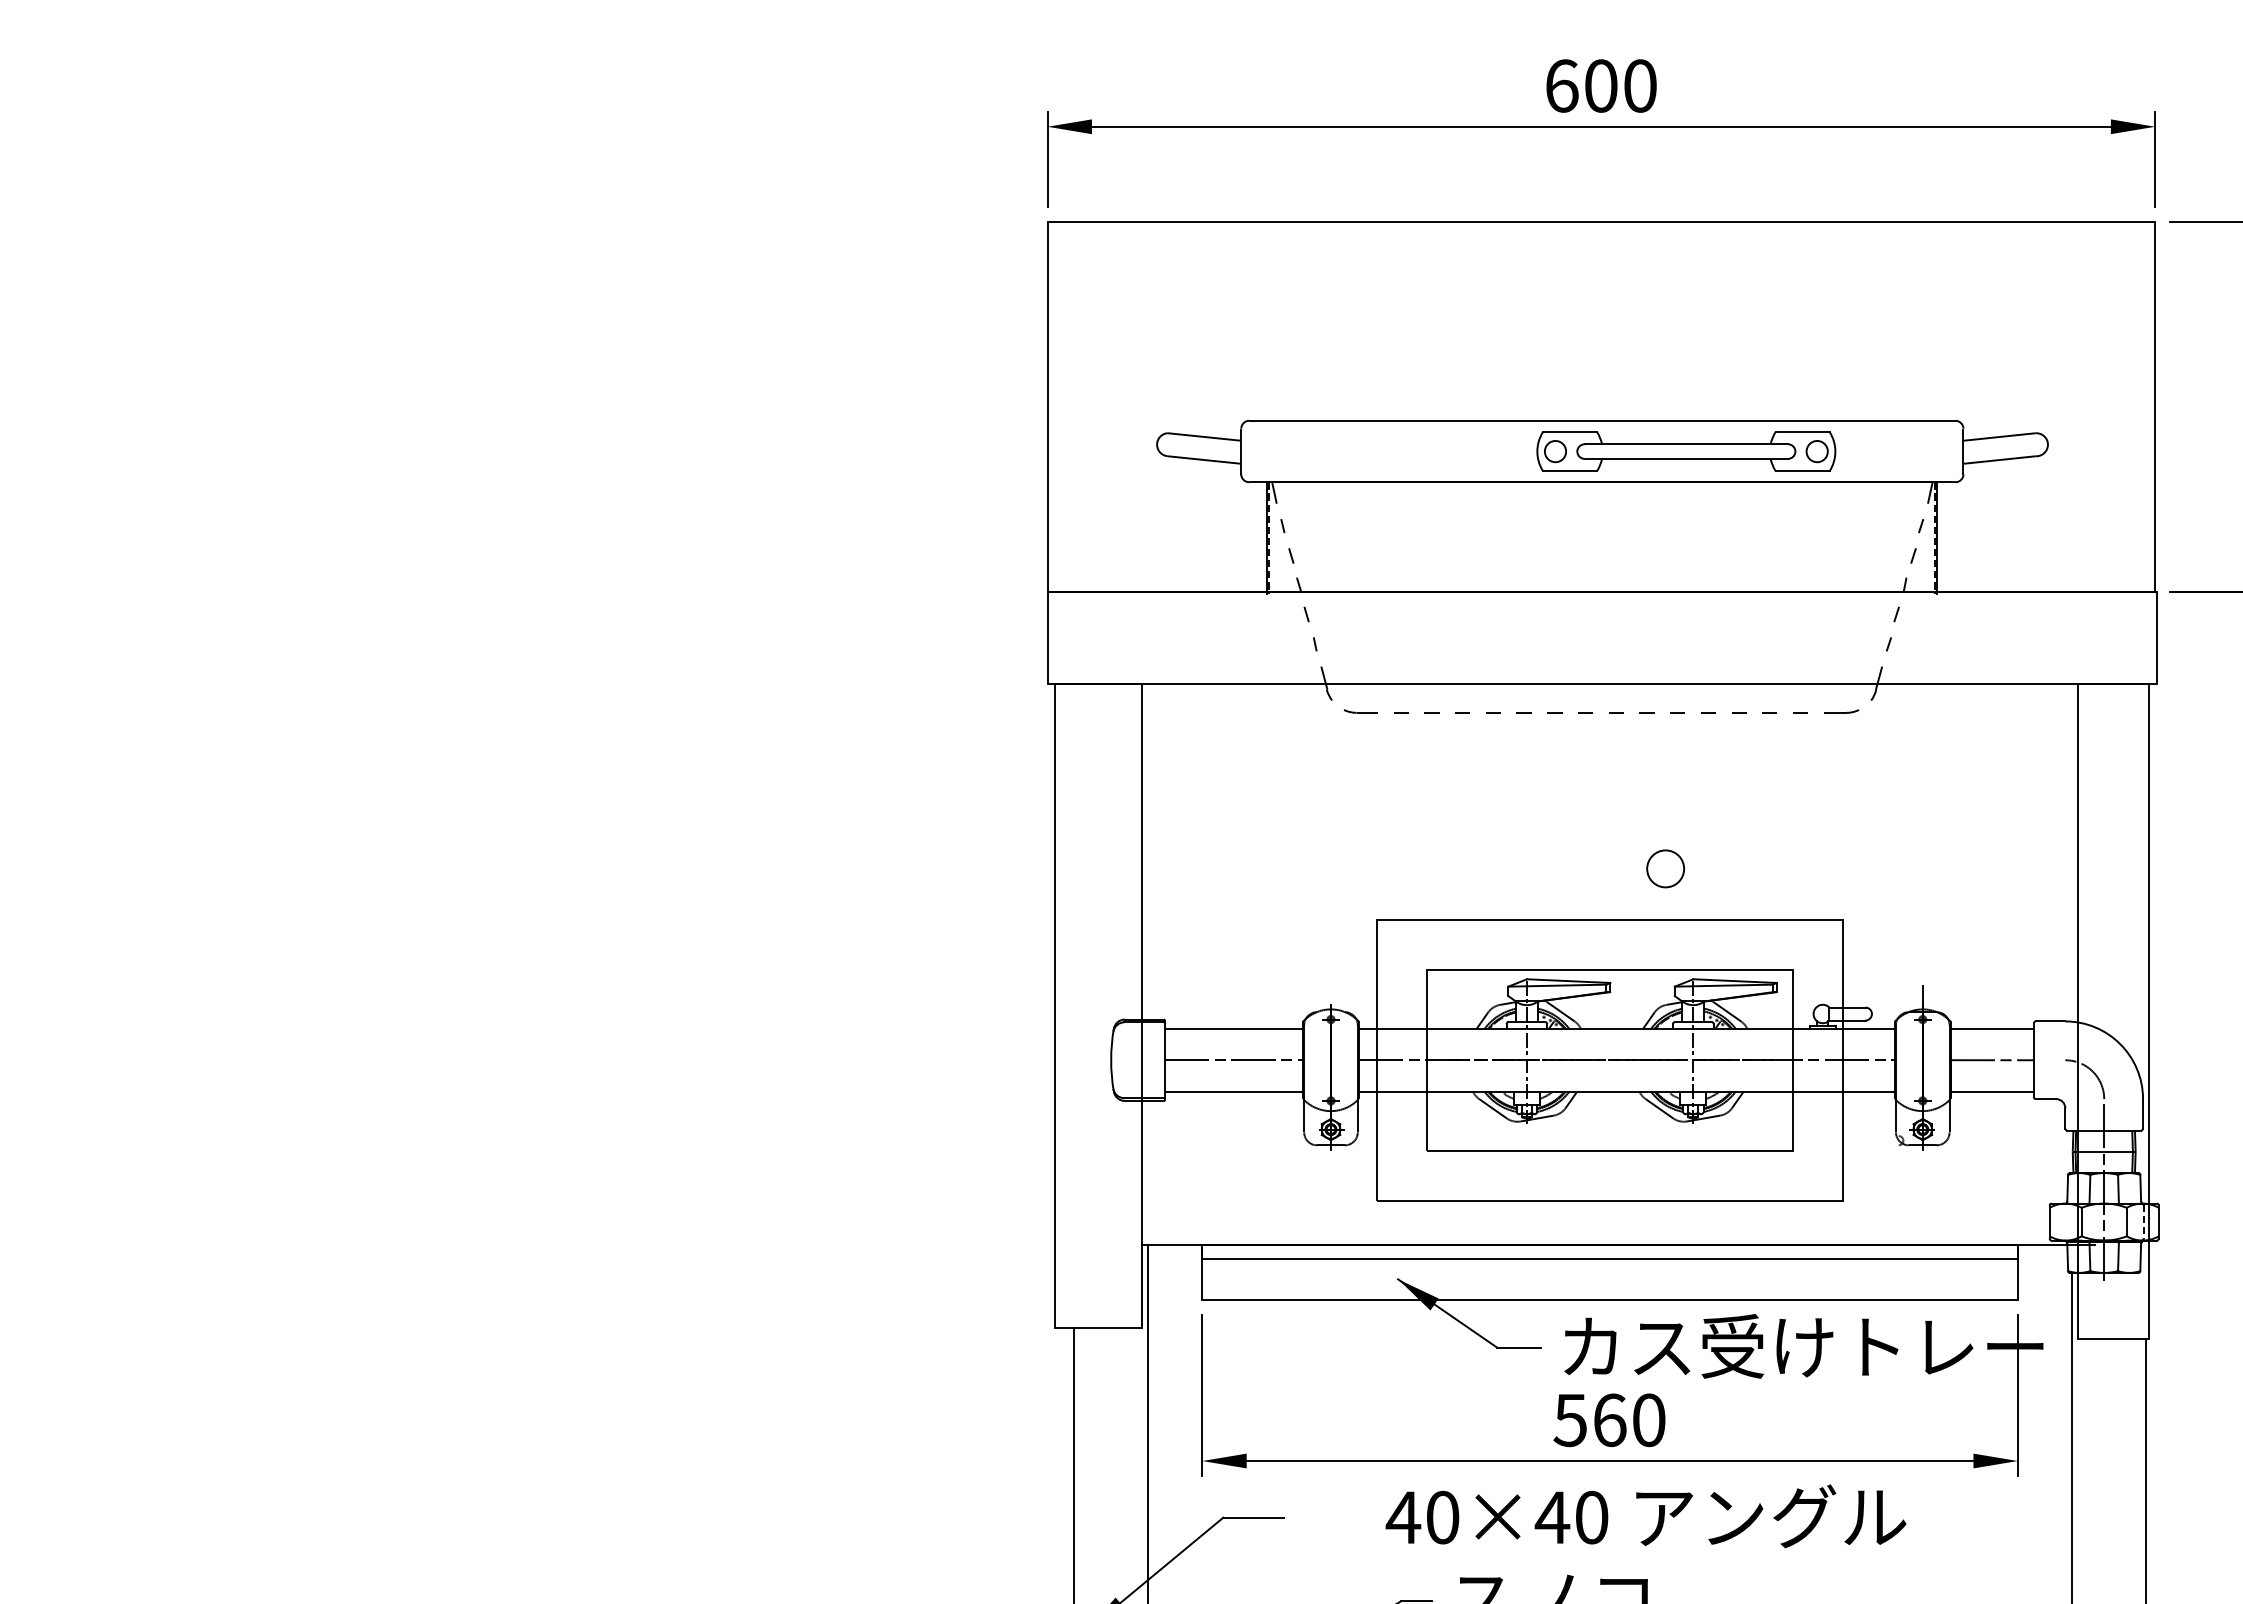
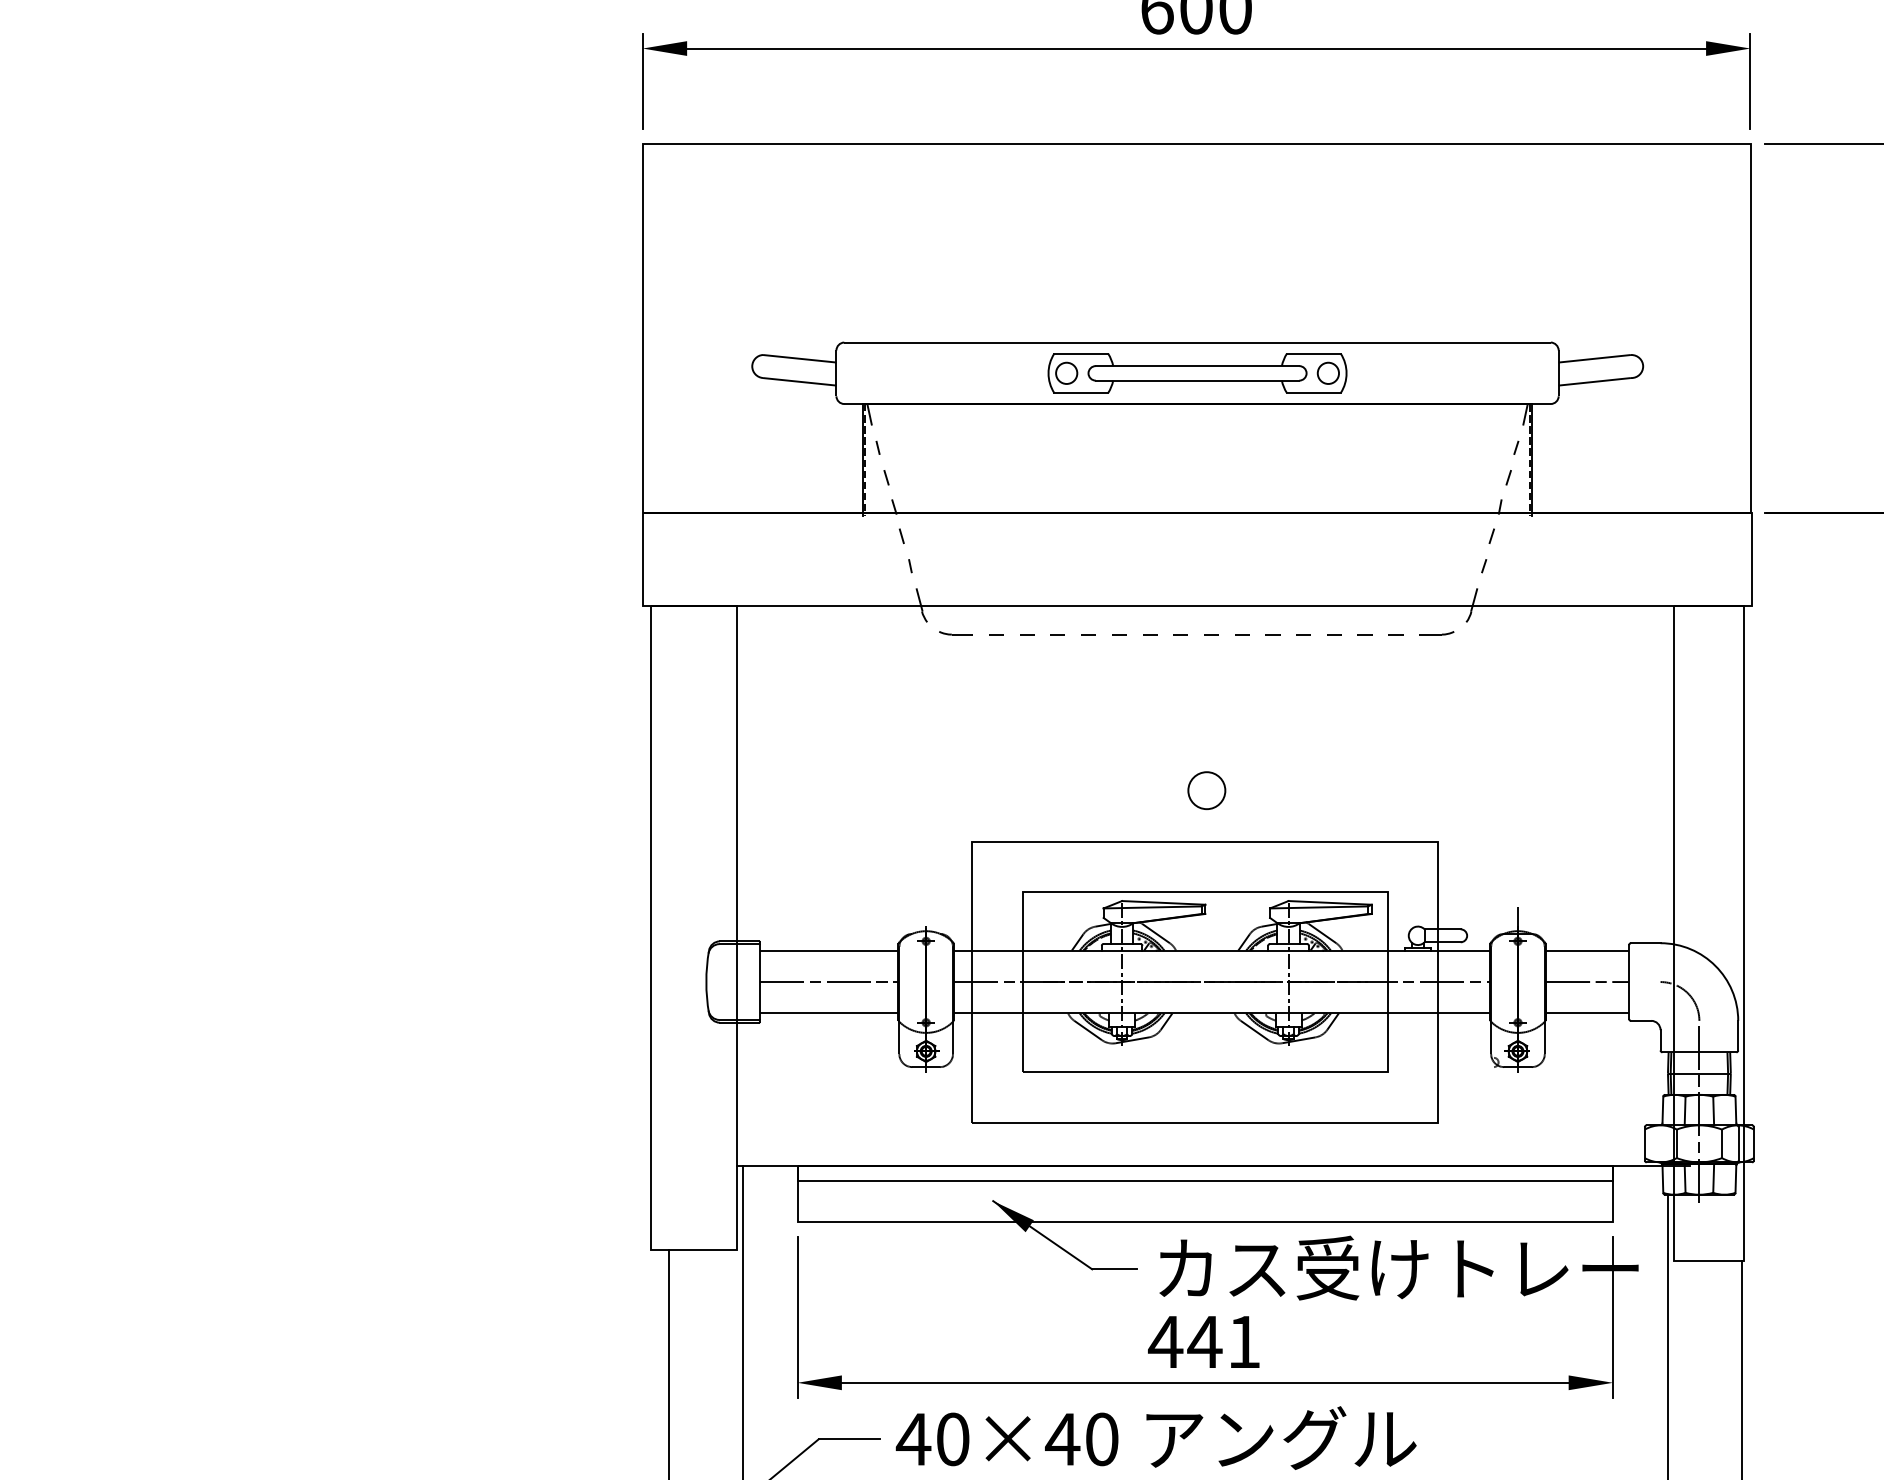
part: (1686, 451) -> (1197, 373), moved
circle: (1665, 868) -> (1206, 790), moved
line: (2143, 1222) -> (1738, 1144), dashed -> solid
text: (1608, 1420) -> (1203, 1342), 560 -> 441
text: (1645, 1516) -> (1155, 1438), moved

